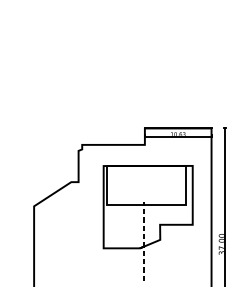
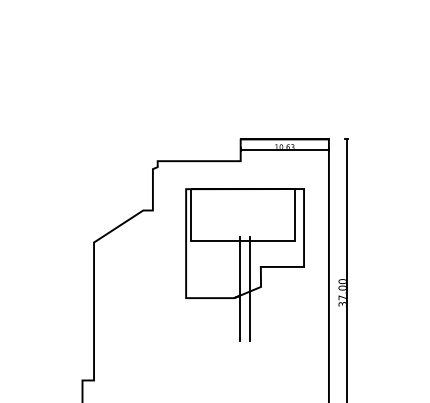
line: (143, 241) -> (239, 288), dashed -> solid
line: (152, 241) -> (250, 288), added

